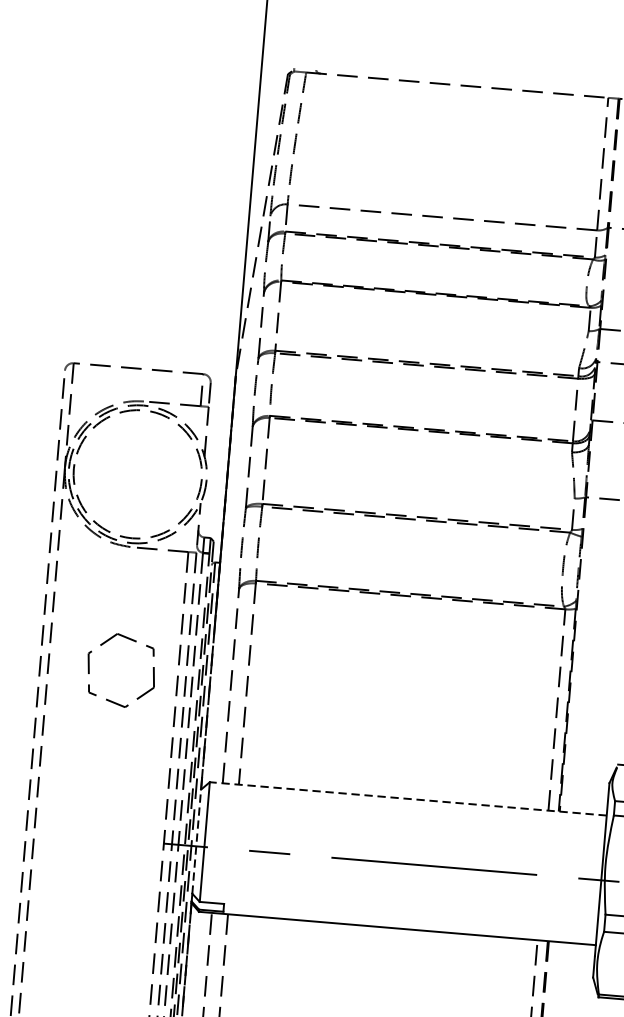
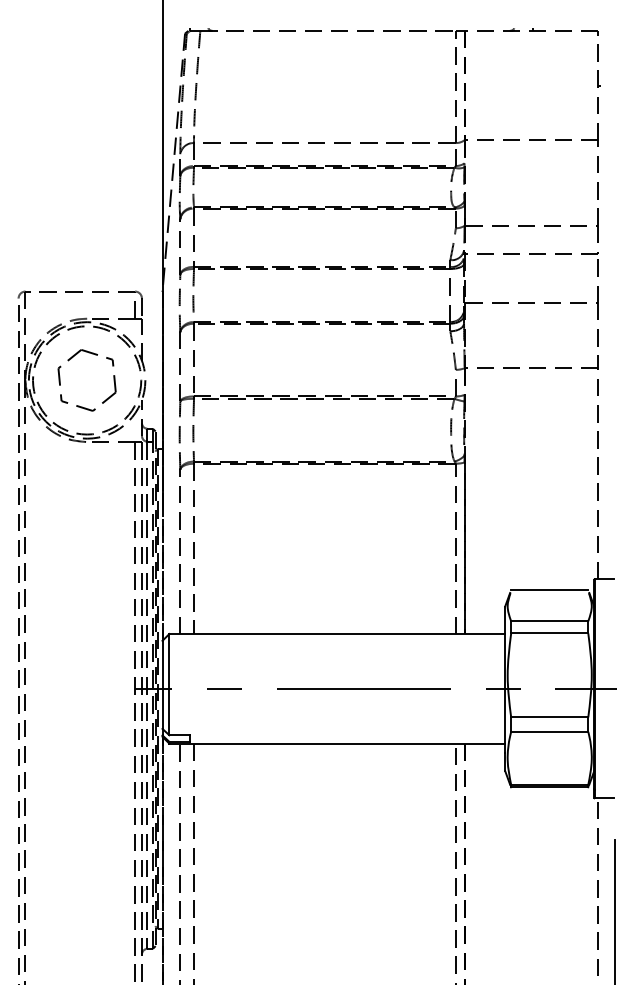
part: (104, 644) -> (71, 359), moved
line: (408, 798) -> (337, 633), dashed -> solid
line: (196, 841) -> (162, 684), dashed -> solid

